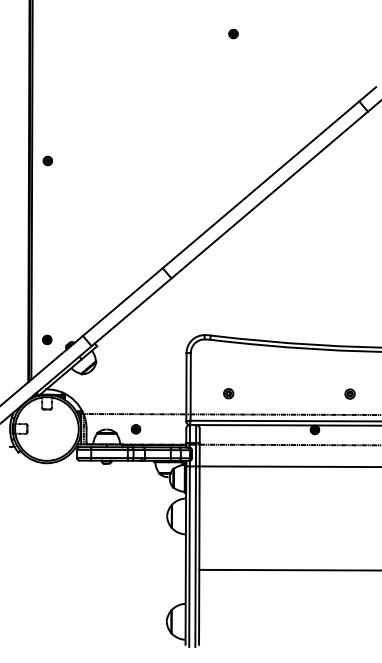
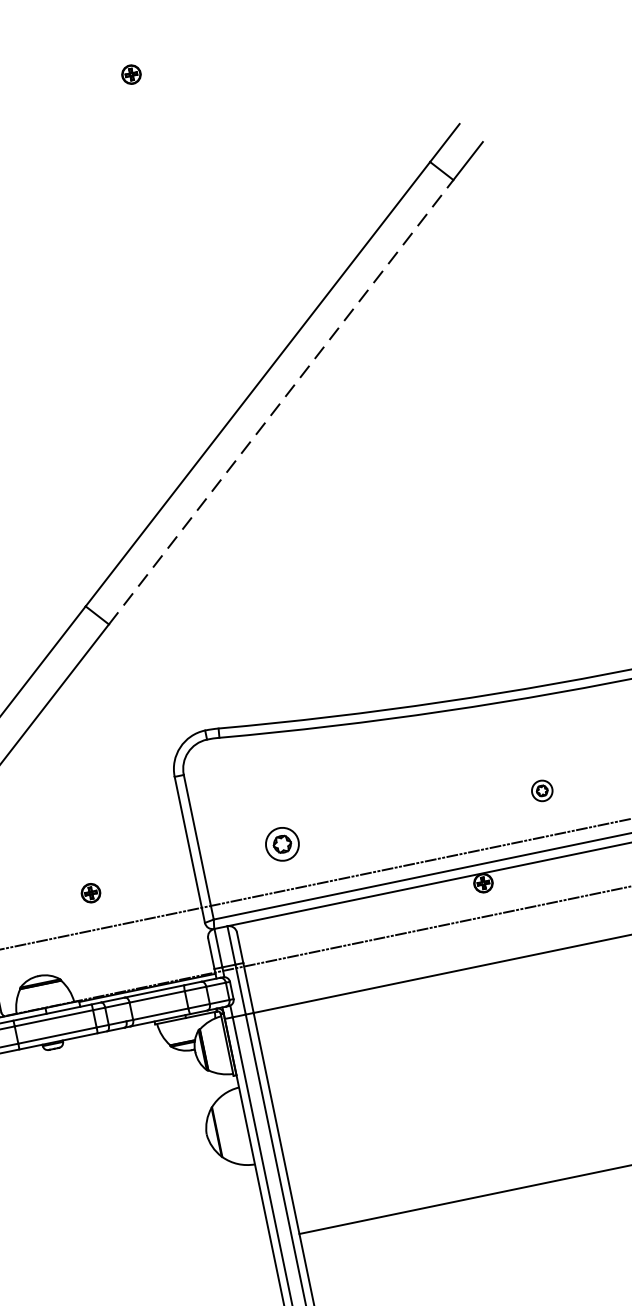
line: (269, 195) -> (280, 403), solid -> dashed
part: (228, 393) -> (282, 844), size x1.6
part: (135, 429) -> (89, 893), moved

